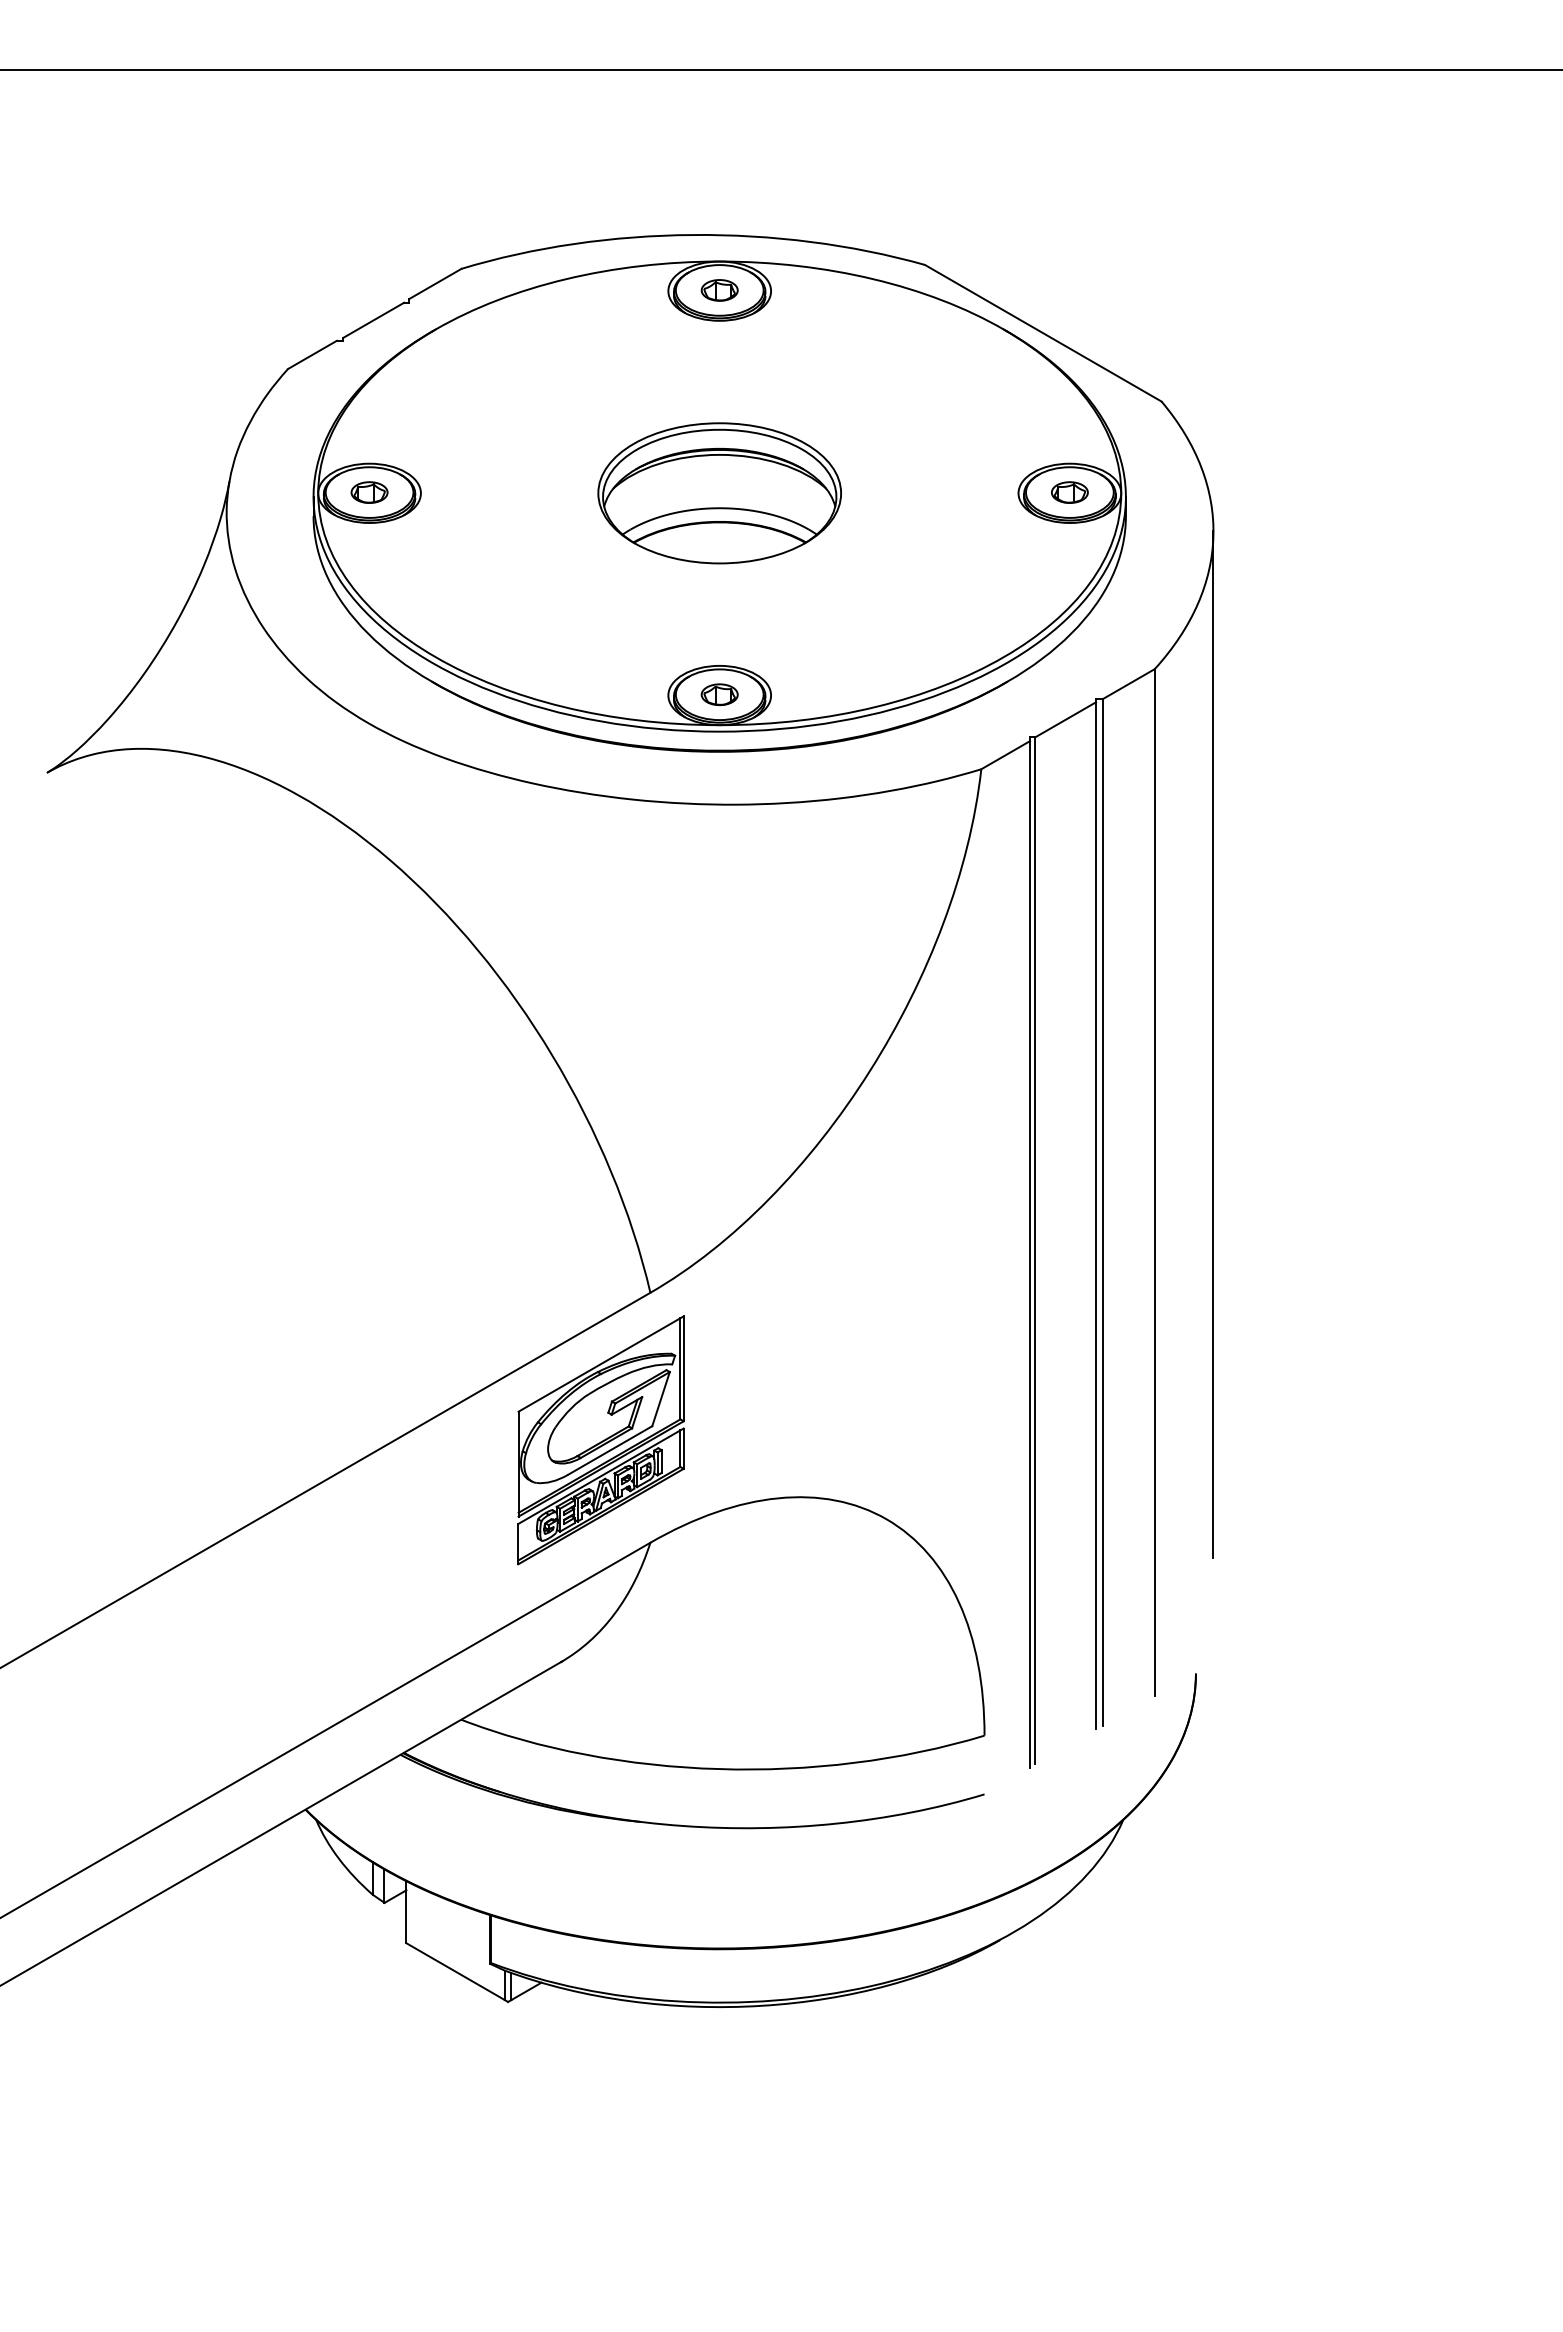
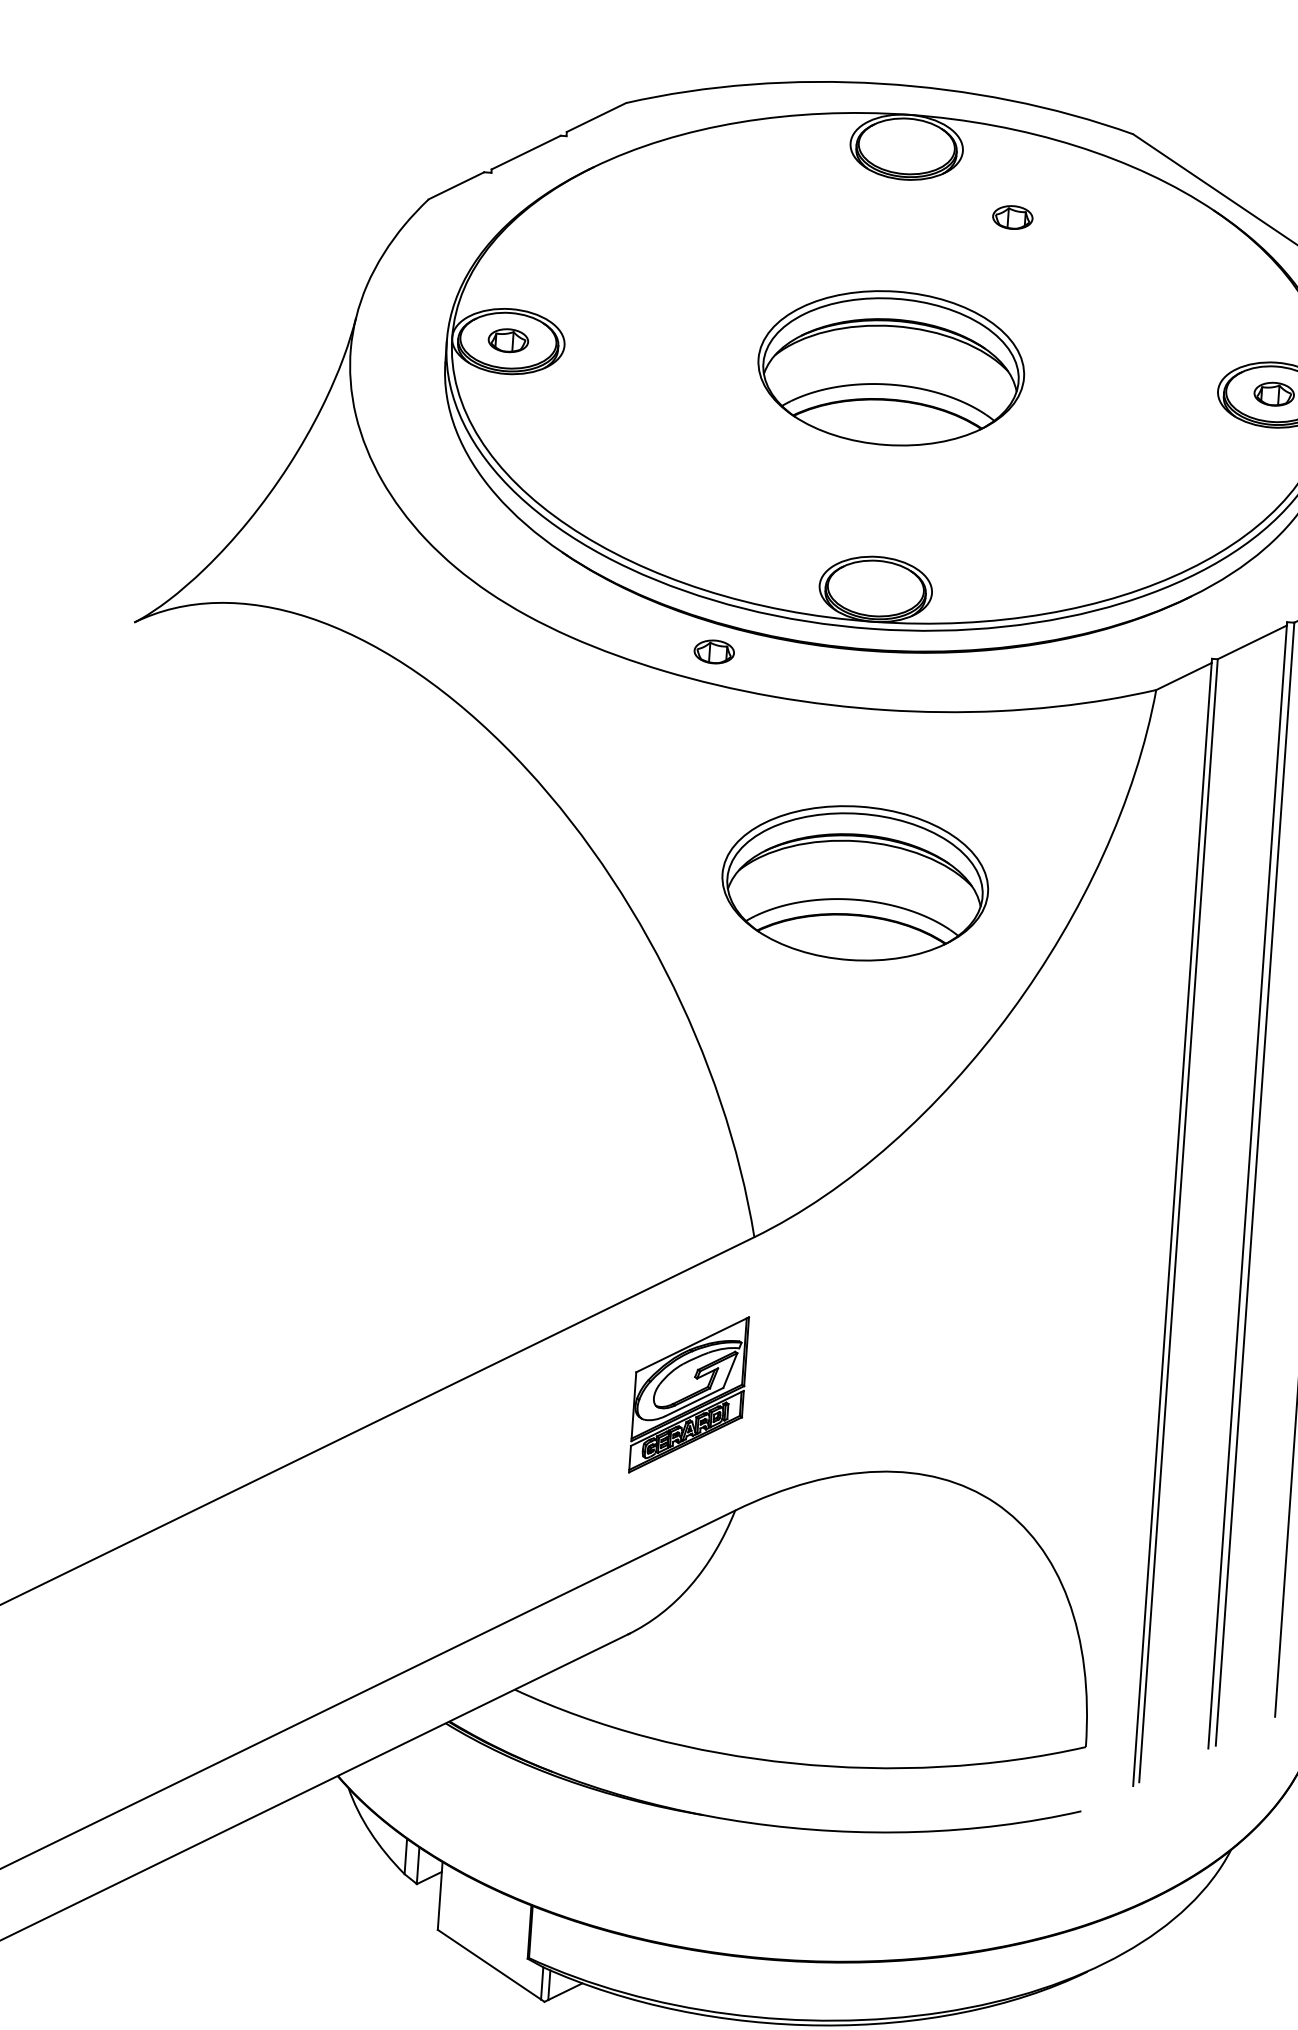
part: (719, 290) -> (1012, 217), moved
part: (719, 694) -> (714, 651), moved
part: (719, 964) -> (855, 883), added
part: (600, 1440) -> (688, 1394), size x0.6

